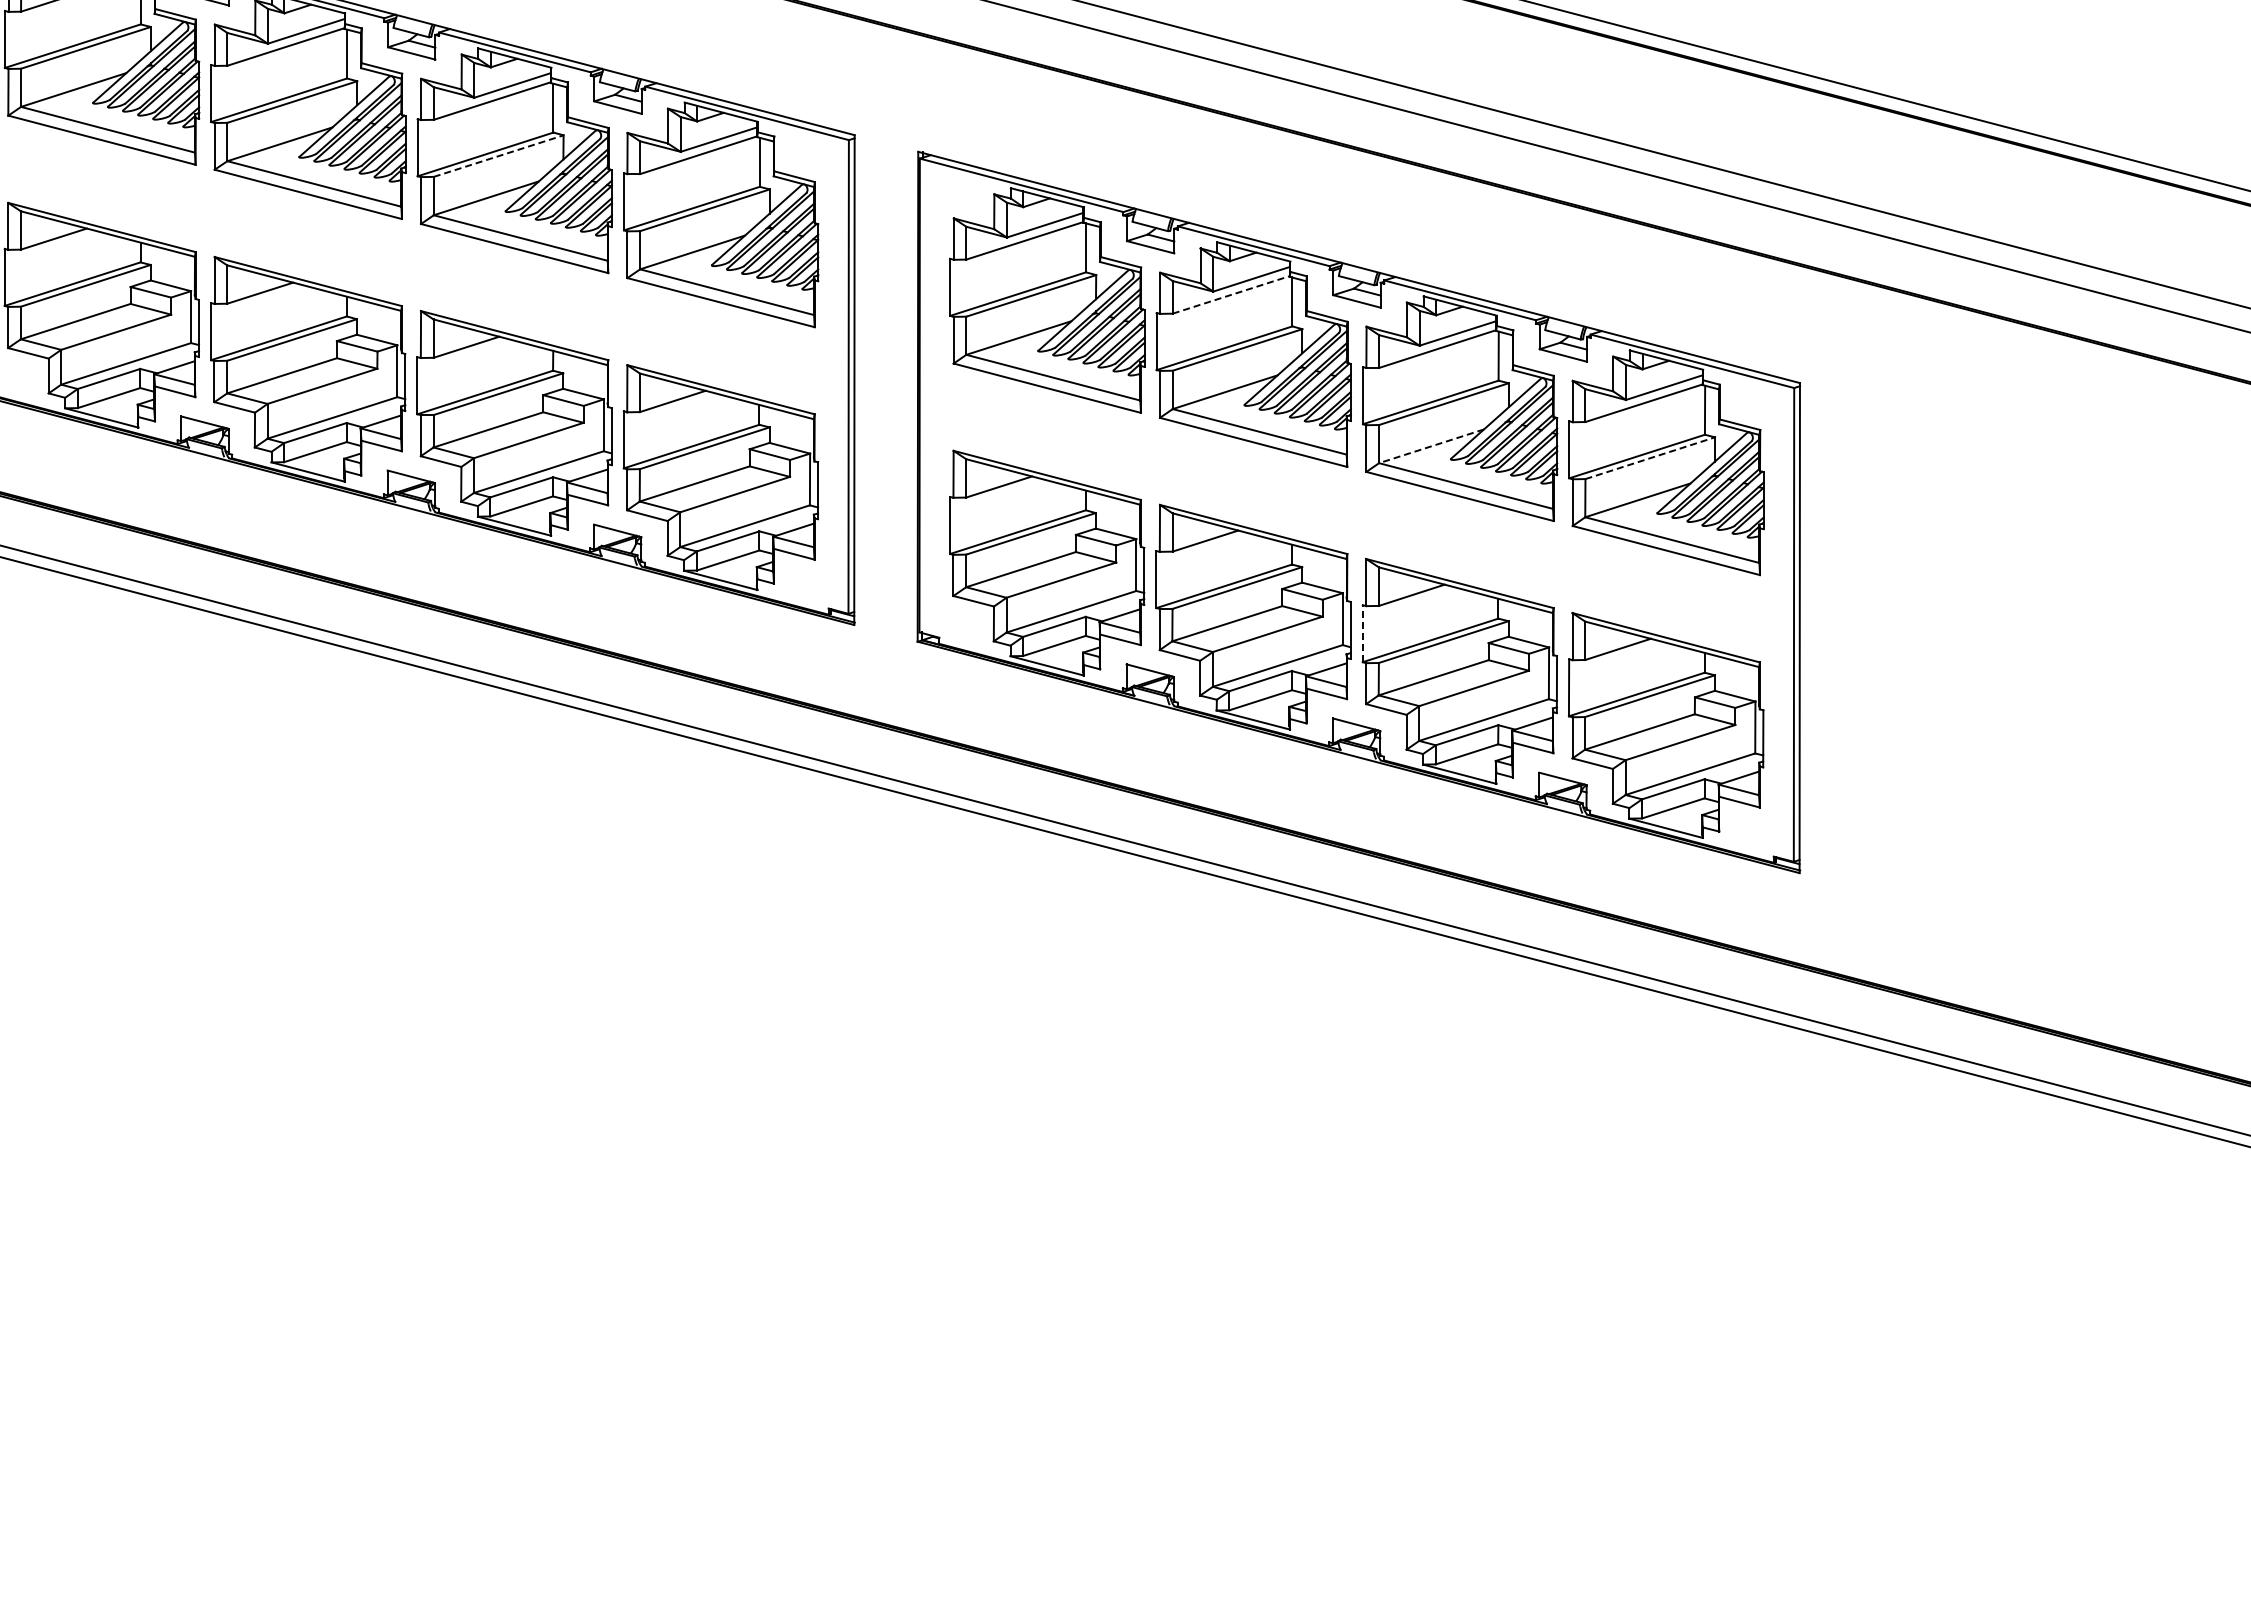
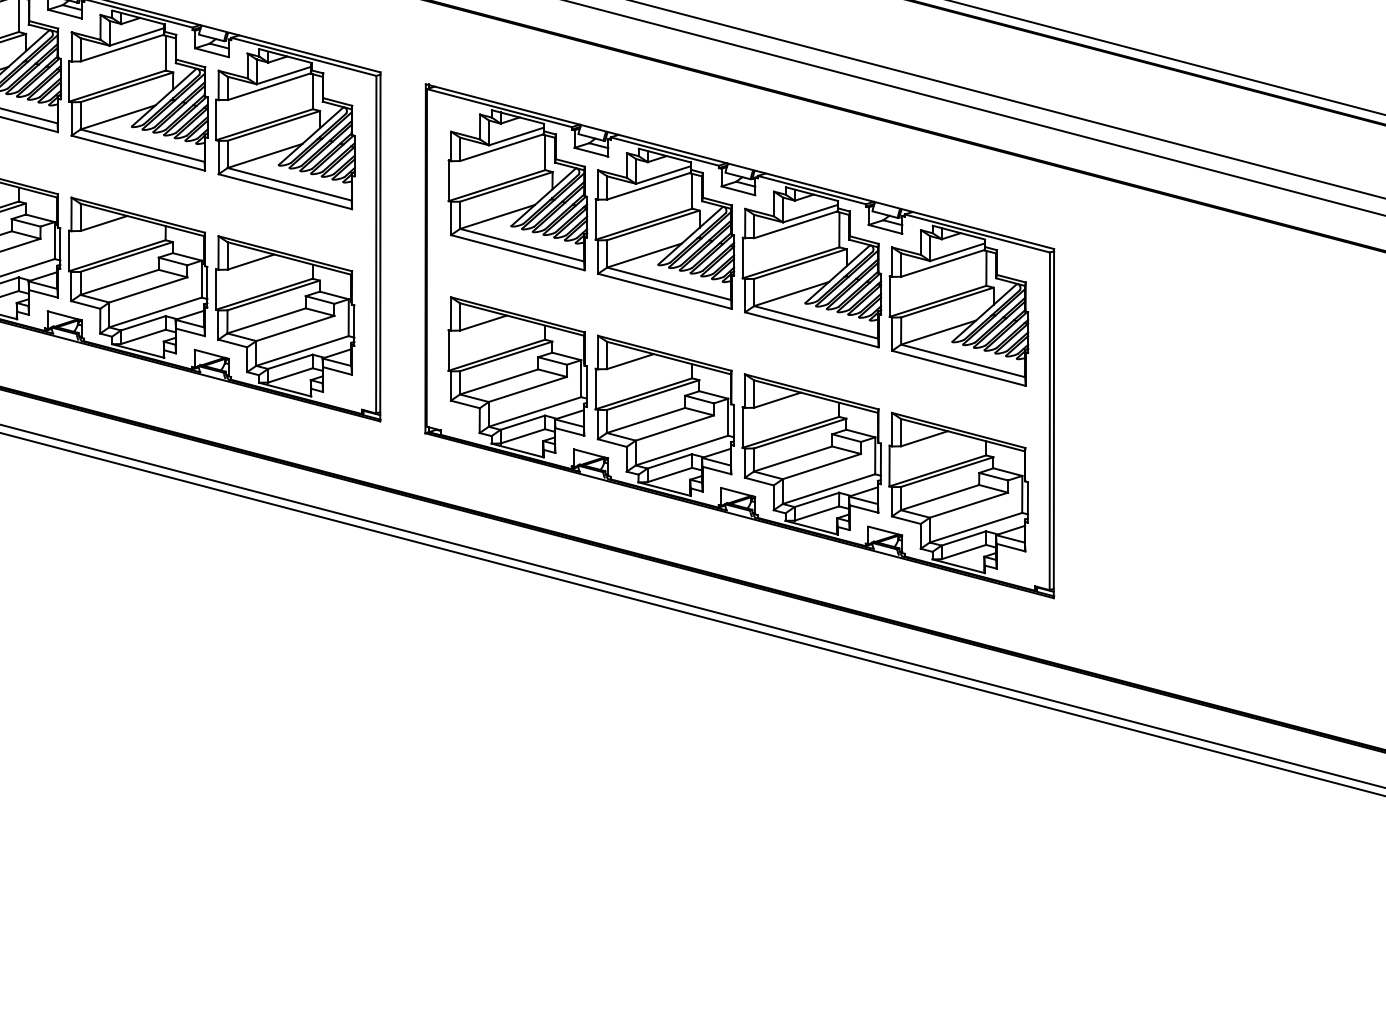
line: (499, 155) -> (127, 86), dashed -> solid
line: (1231, 294) -> (649, 185), dashed -> solid
line: (1431, 446) -> (791, 294), dashed -> solid
line: (1650, 458) -> (947, 302), dashed -> solid
line: (1362, 633) -> (742, 427), dashed -> solid

